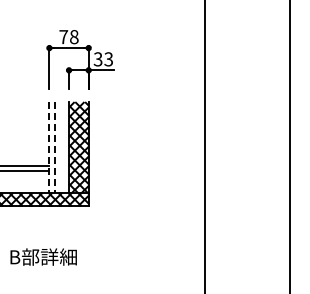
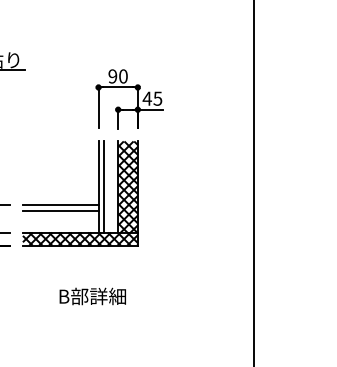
text: (68, 37) -> (117, 76), 78 -> 90
text: (103, 59) -> (152, 98), 33 -> 45
line: (49, 147) -> (98, 186), dashed -> solid
line: (55, 147) -> (104, 186), dashed -> solid

